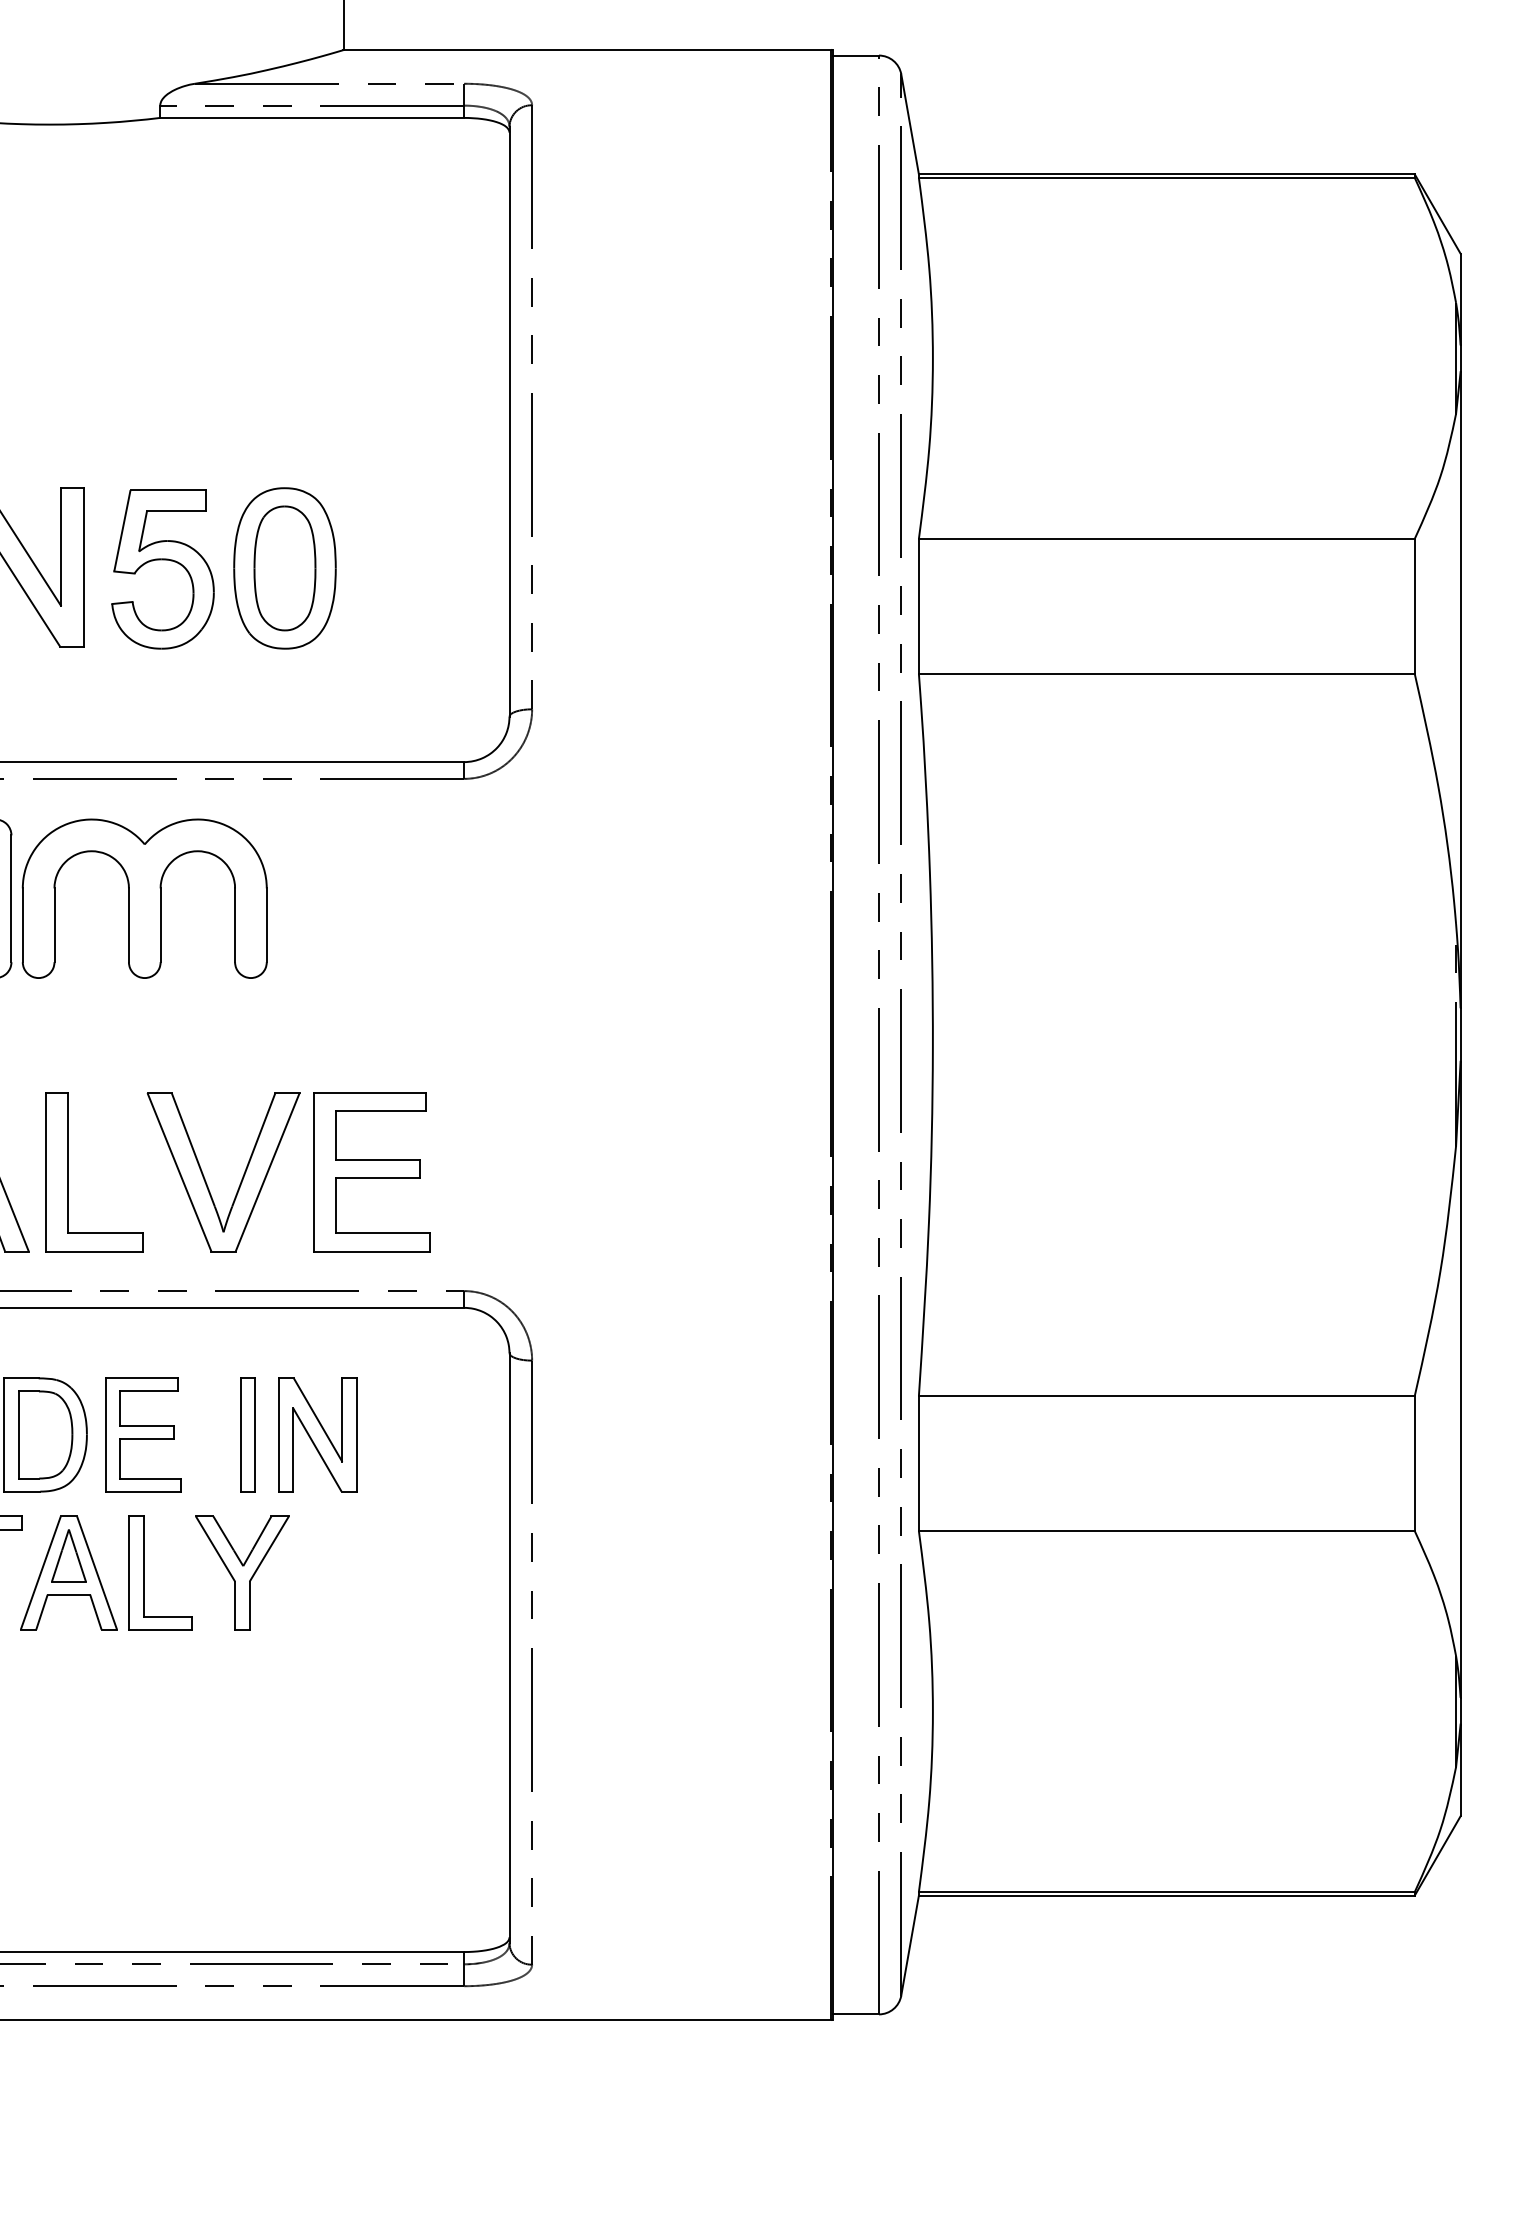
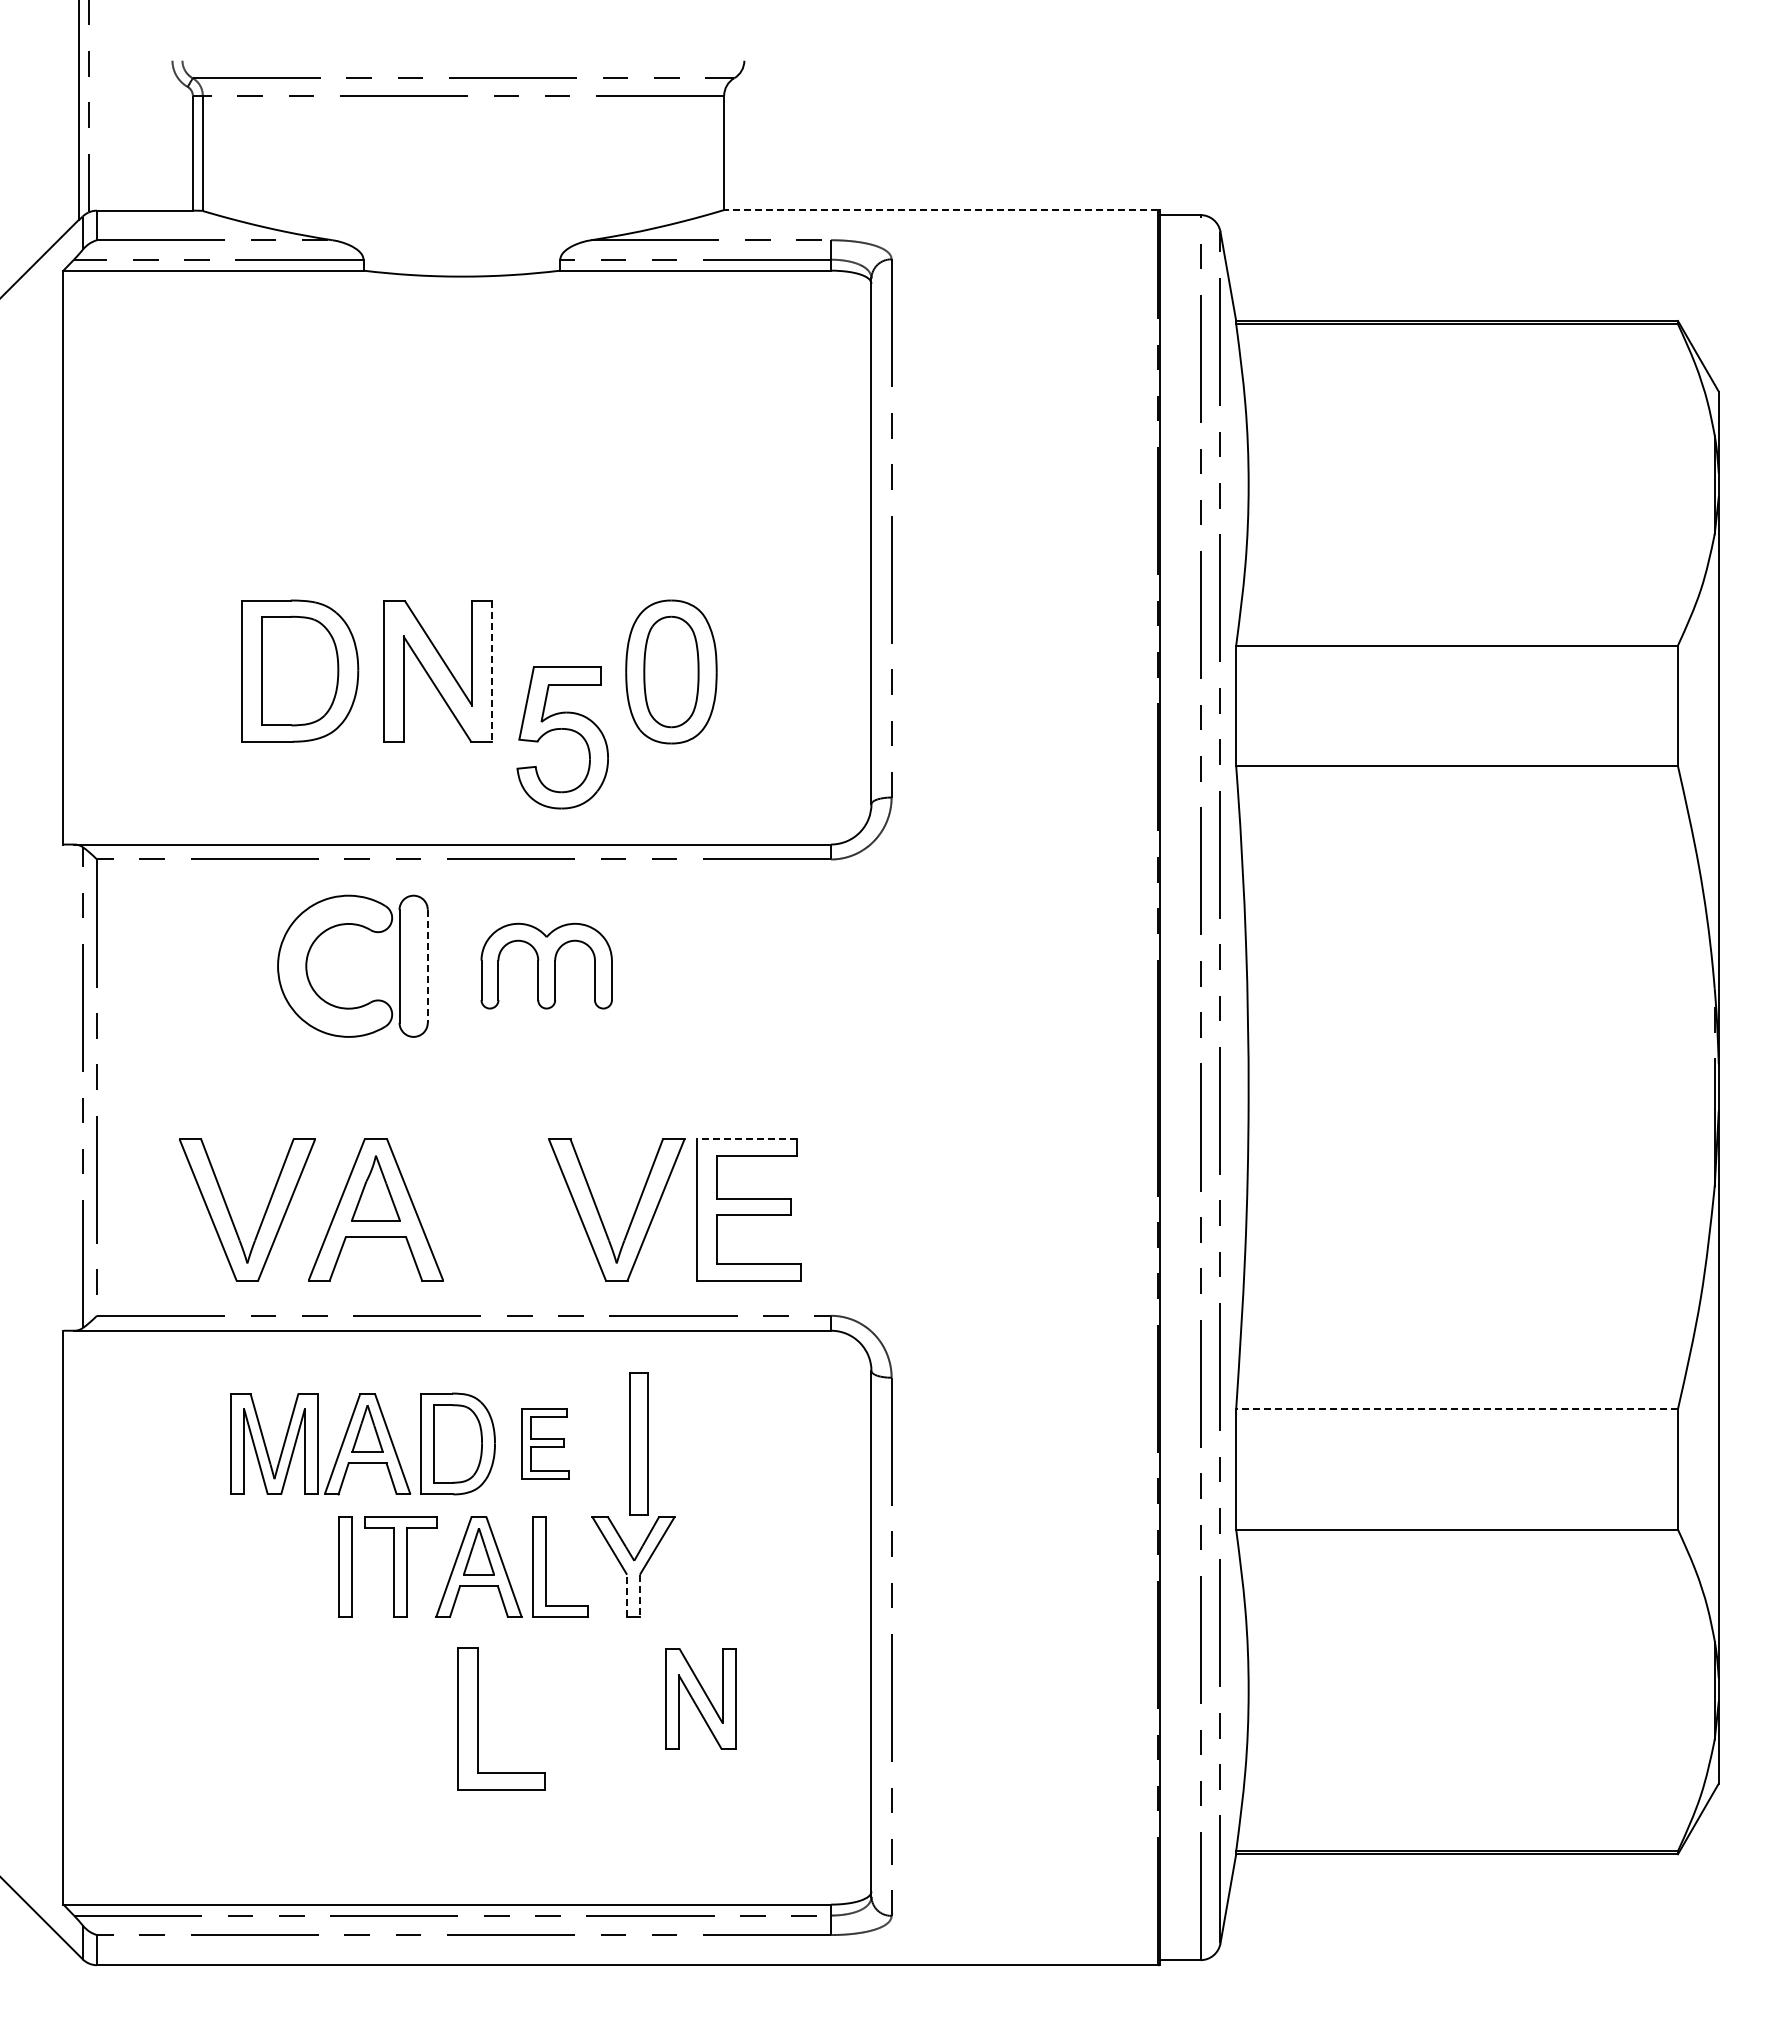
line: (587, 50) -> (940, 210), solid -> dashed
part: (162, 560) -> (562, 729), moved
line: (84, 567) -> (492, 671), solid -> dashed
part: (144, 897) -> (546, 965), size x0.6
line: (11, 899) -> (427, 966), solid -> dashed
line: (370, 1093) -> (747, 1139), solid -> dashed
part: (68, 1171) -> (478, 1718), moved
line: (1167, 1396) -> (1457, 1409), solid -> dashed
part: (143, 1434) -> (545, 1443), size x0.7
part: (248, 1434) -> (638, 1443), size x1.4
part: (317, 1434) -> (700, 1698), moved
line: (235, 1605) -> (627, 1595), solid -> dashed
line: (249, 1606) -> (639, 1596), solid -> dashed

